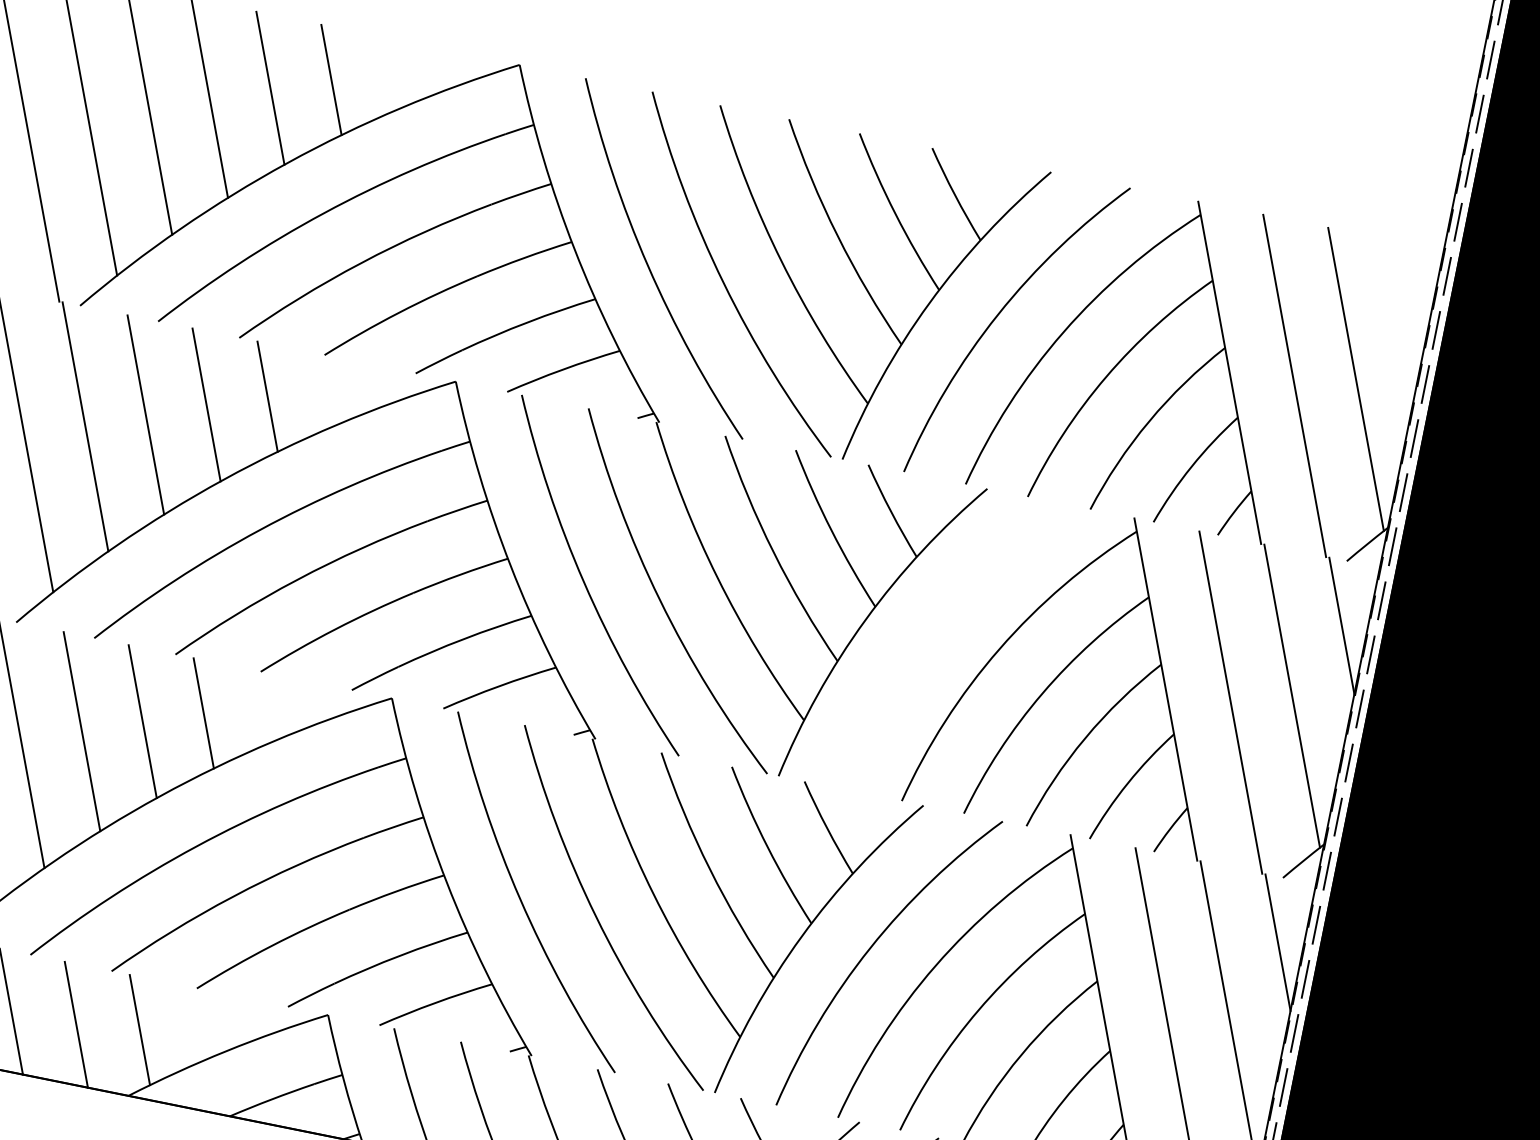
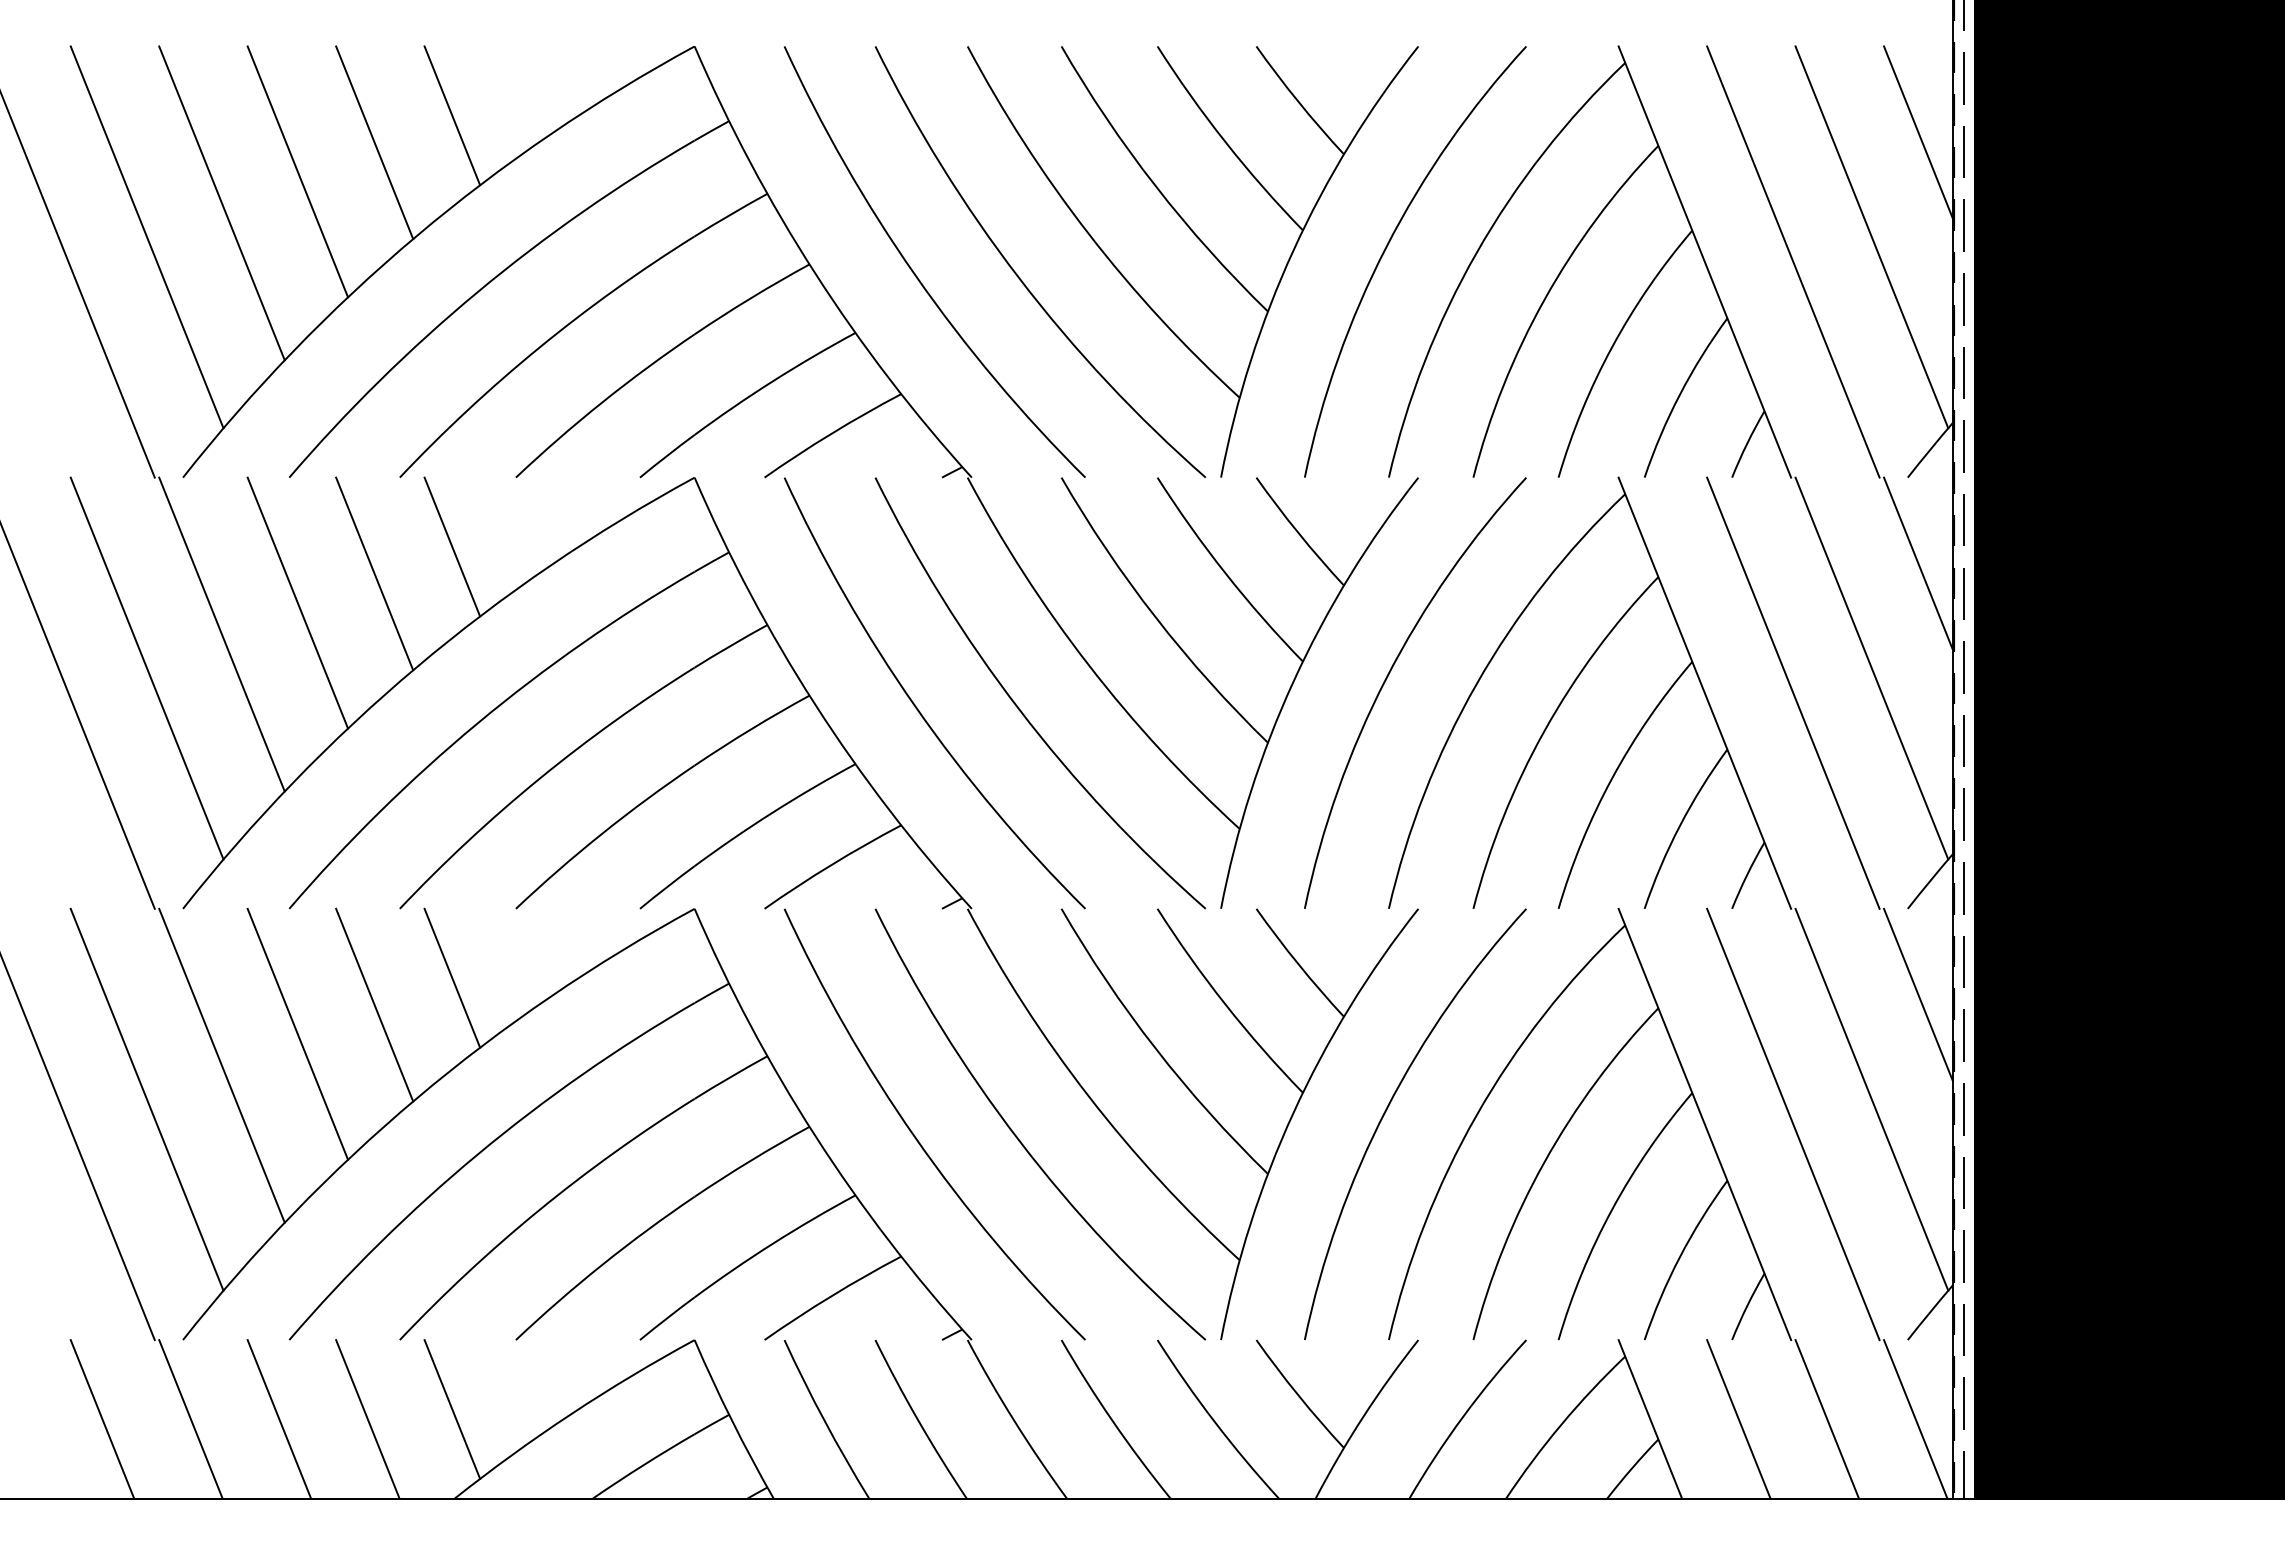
line: (1405, 309) -> (1918, 132), added
arc: (934, 631) -> (1387, 678), added

